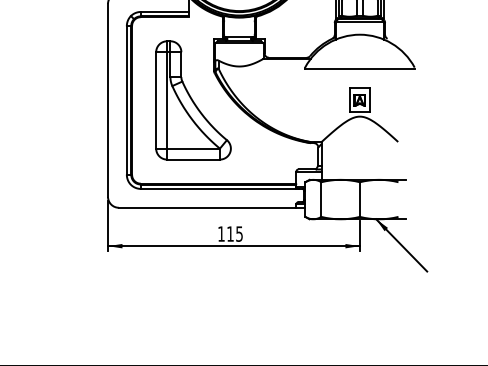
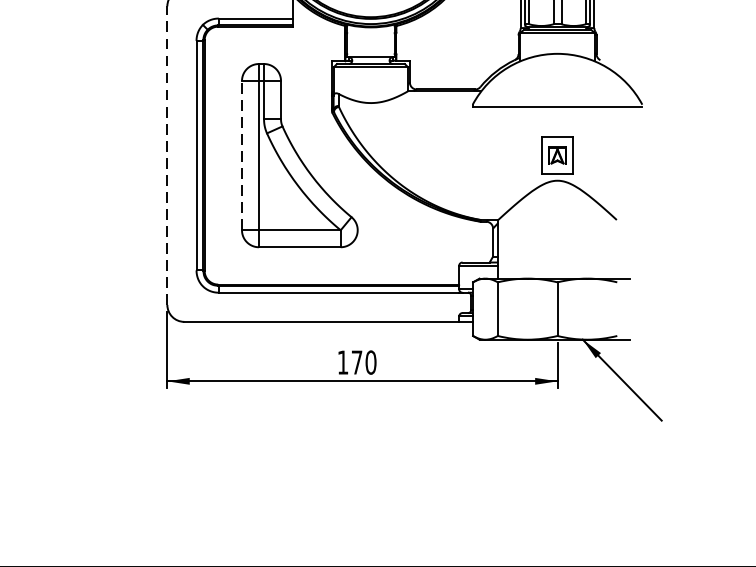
line: (108, 99) -> (168, 154), solid -> dashed
line: (156, 99) -> (242, 154), solid -> dashed
text: (235, 233) -> (364, 361), 115 -> 170

